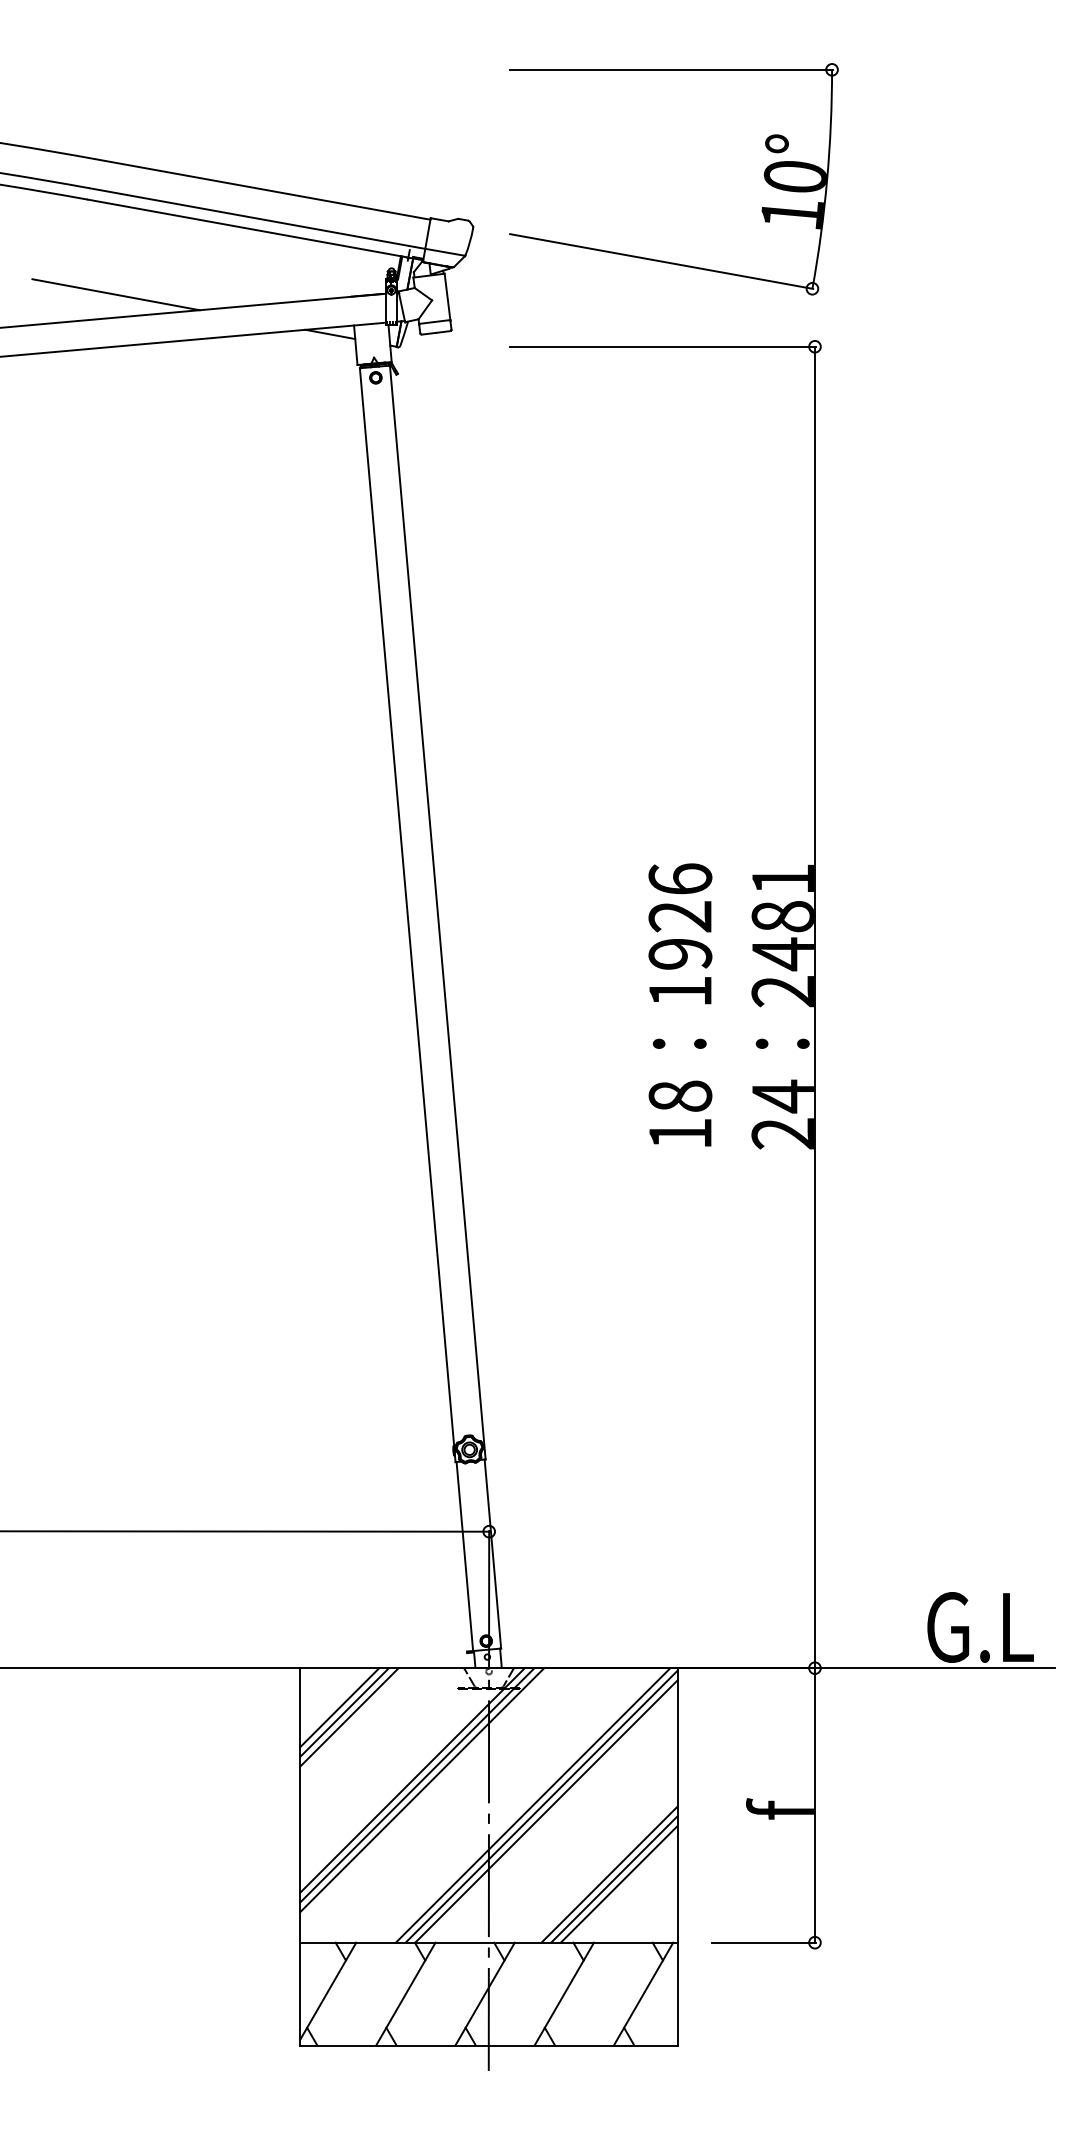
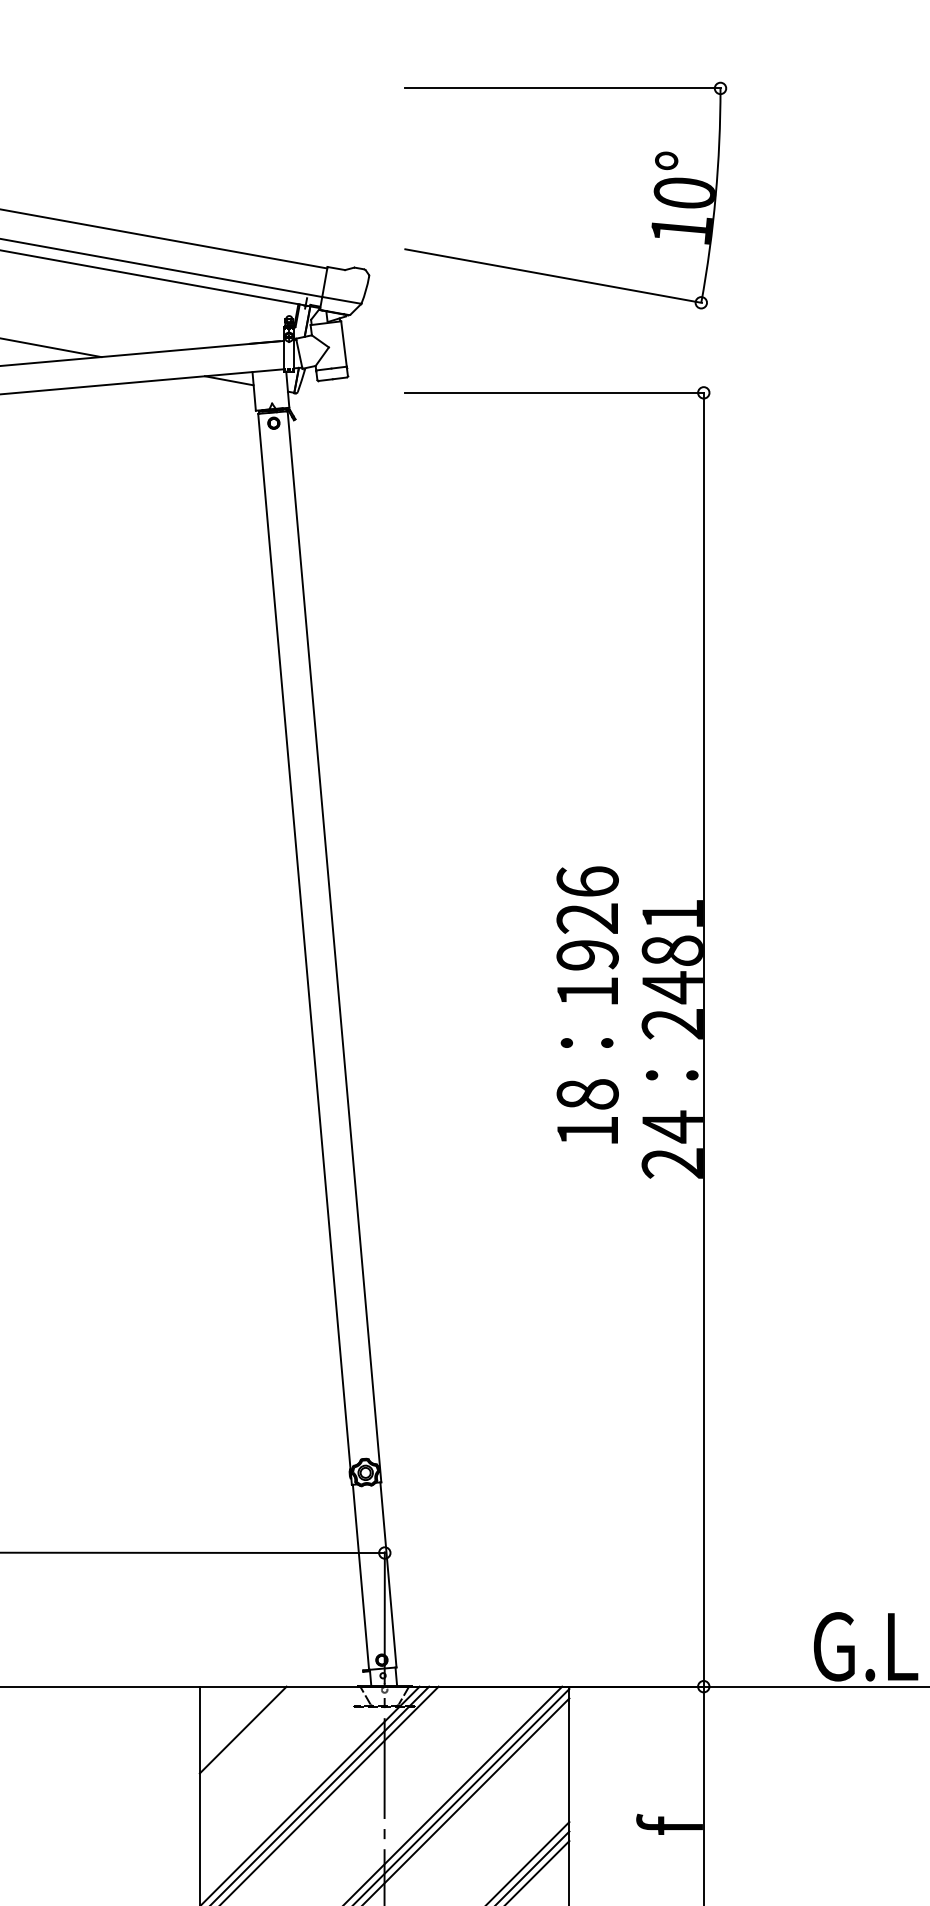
part: (657, 259) -> (549, 274), moved
text: (680, 1004) -> (587, 1004), moved
line: (339, 1707) -> (238, 1725), removed
line: (349, 1717) -> (248, 1734), removed

